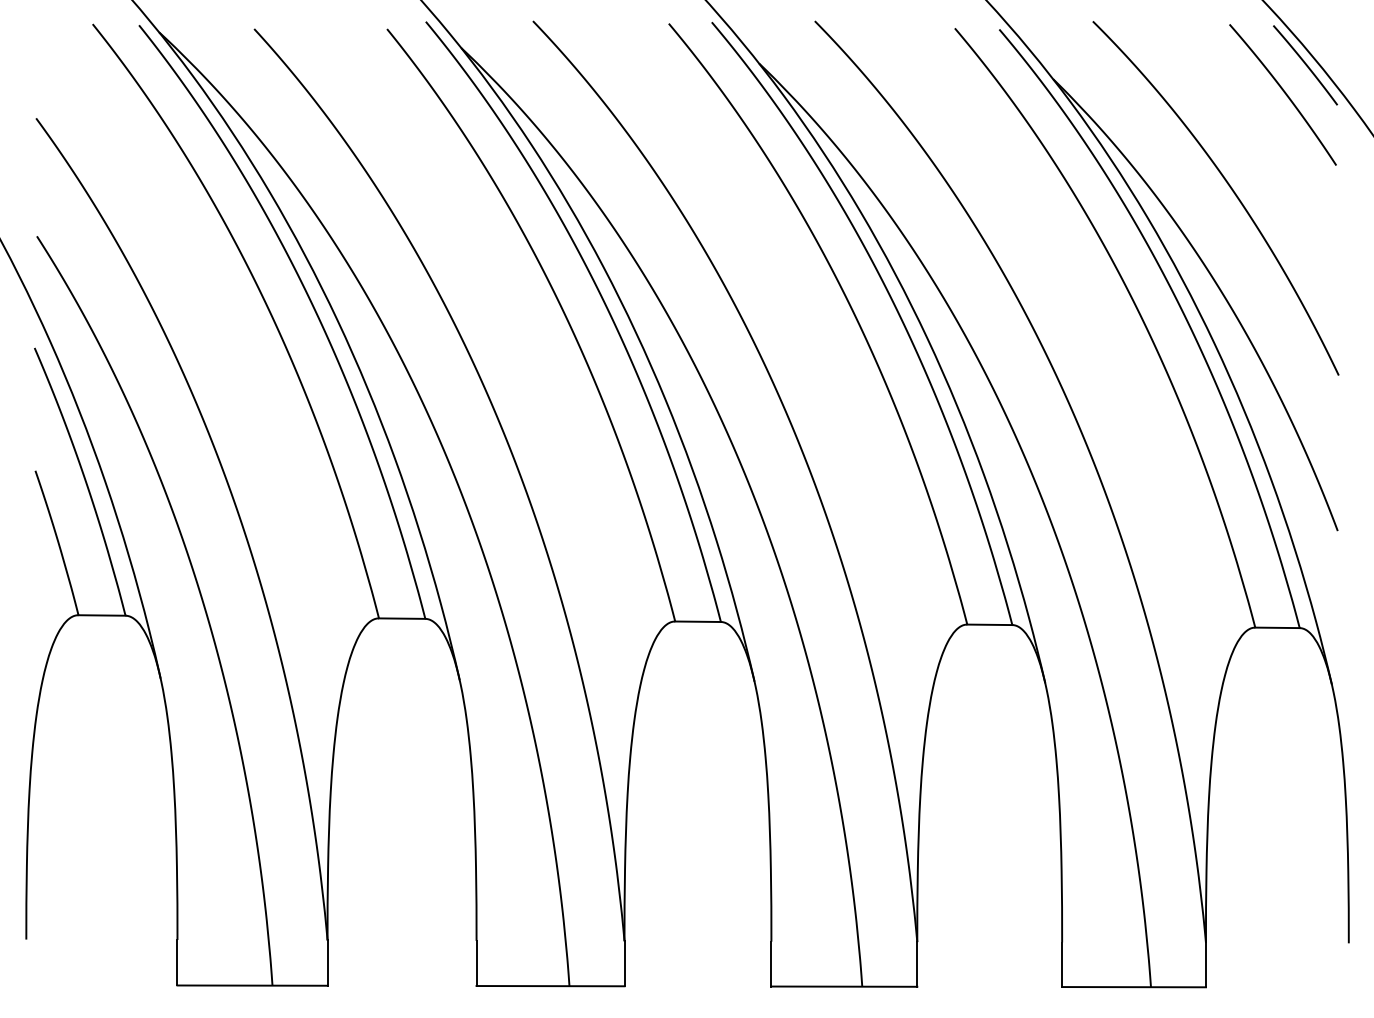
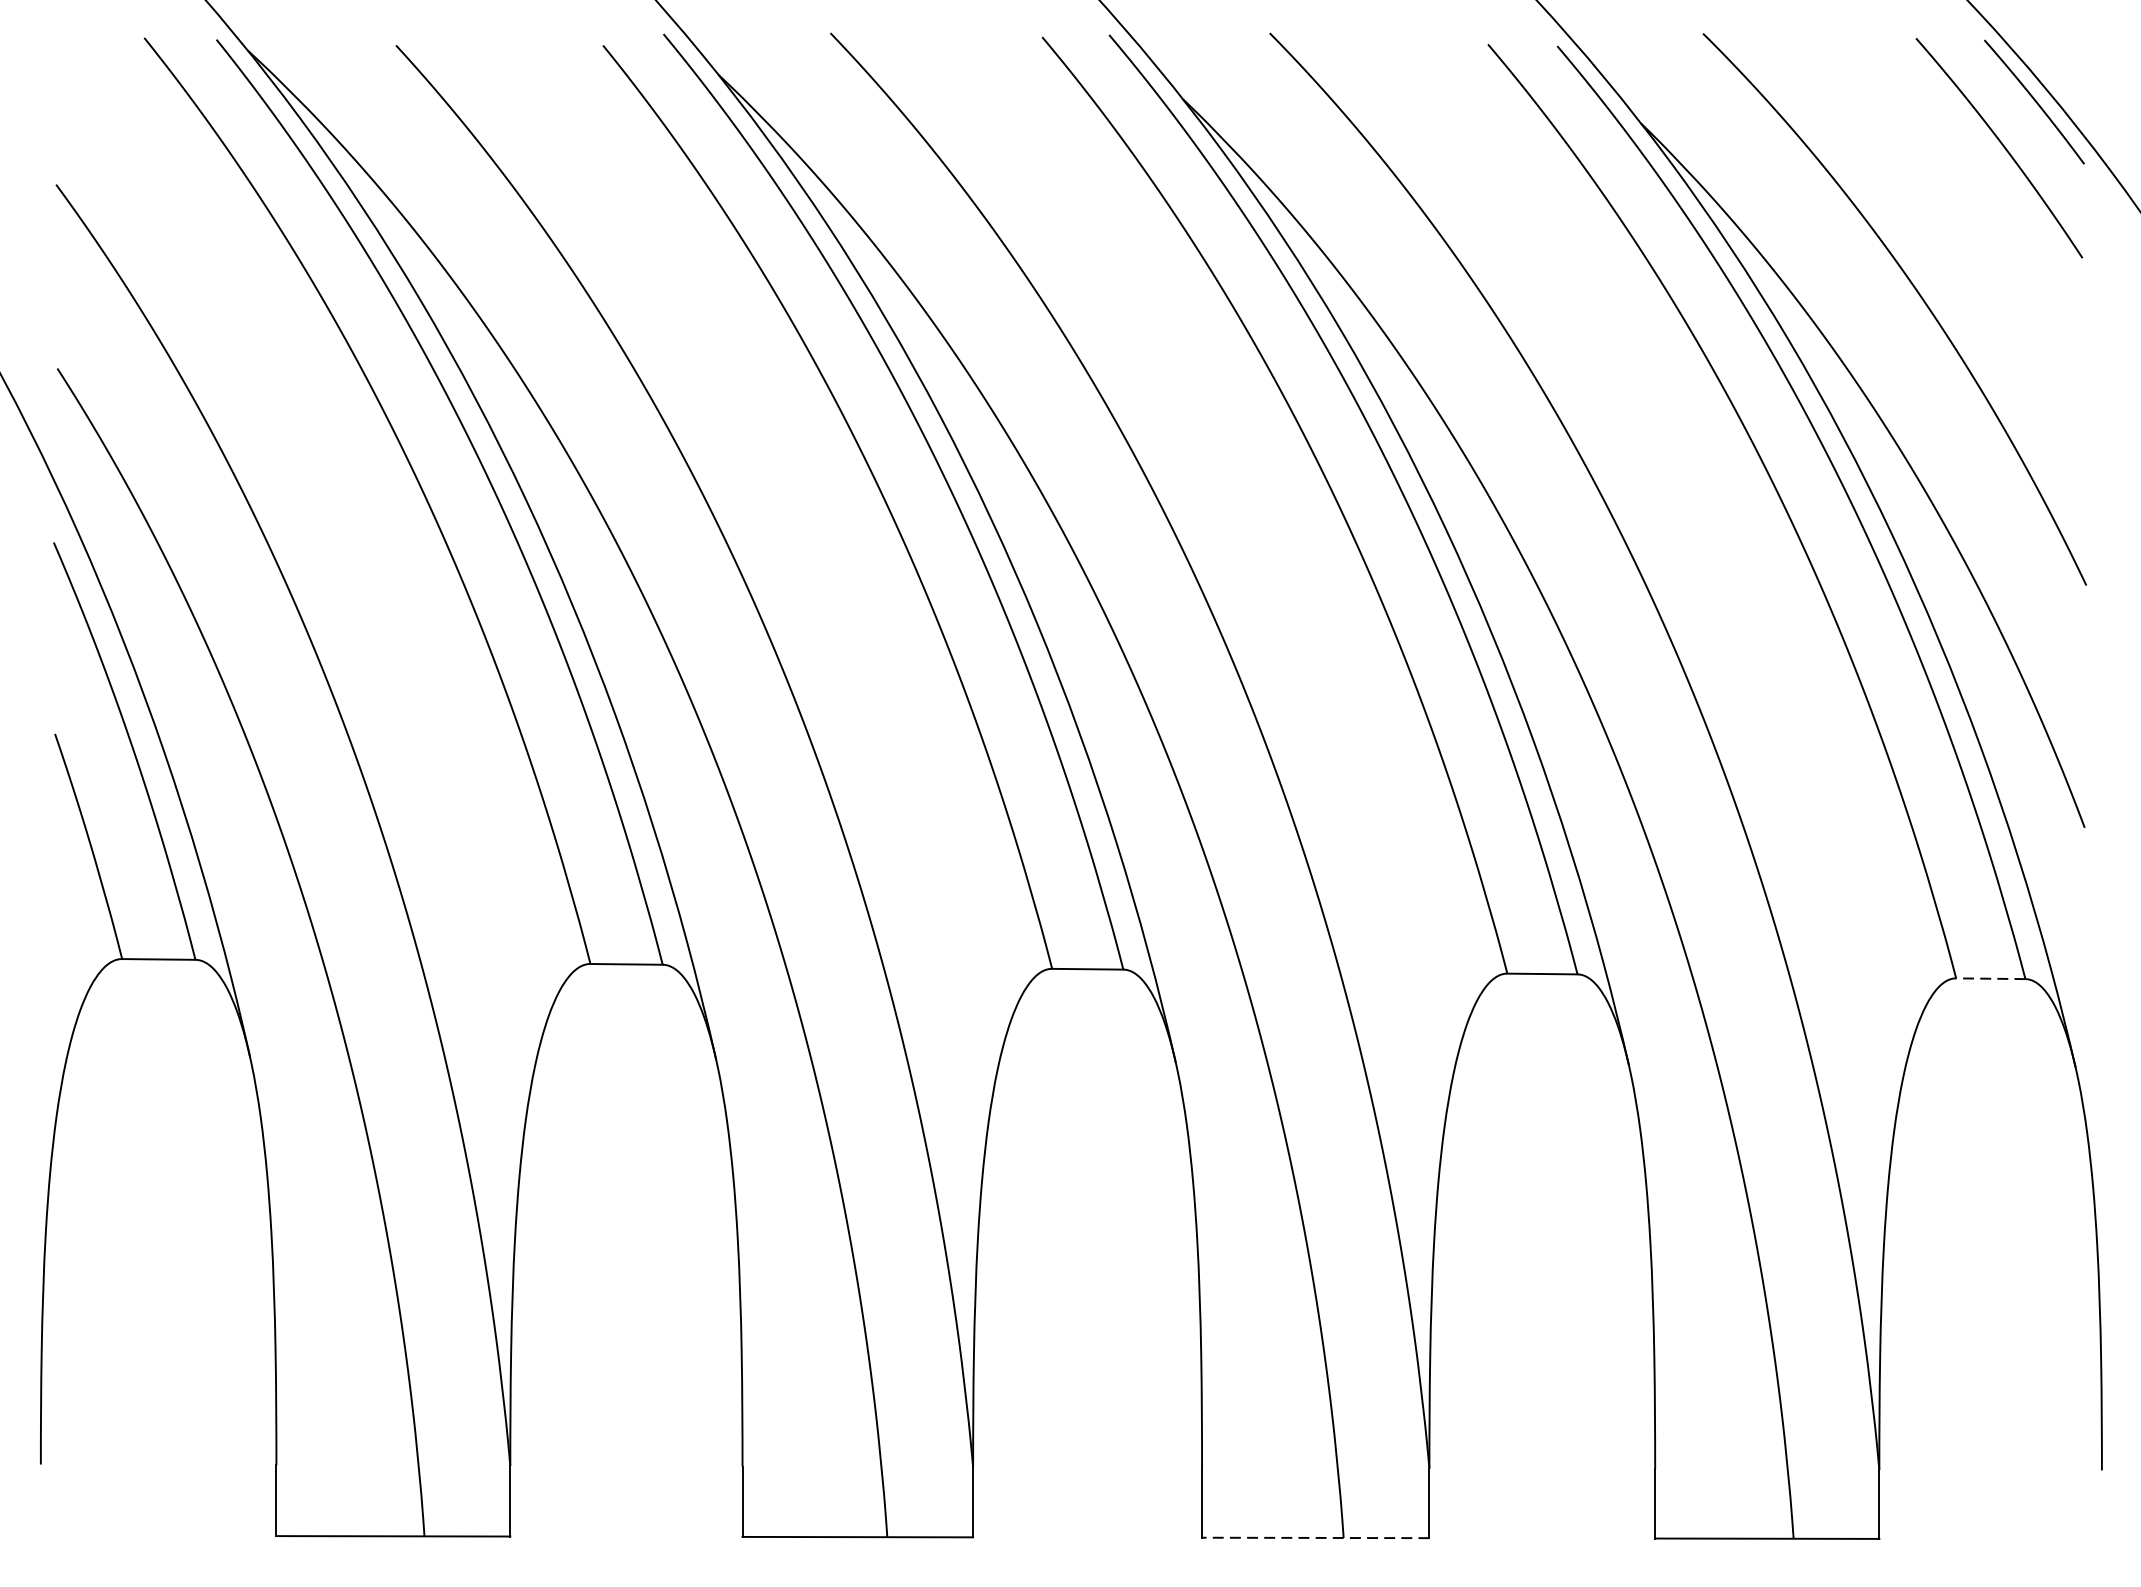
line: (1277, 627) -> (1990, 978), solid -> dashed
line: (844, 986) -> (1315, 1537), solid -> dashed

